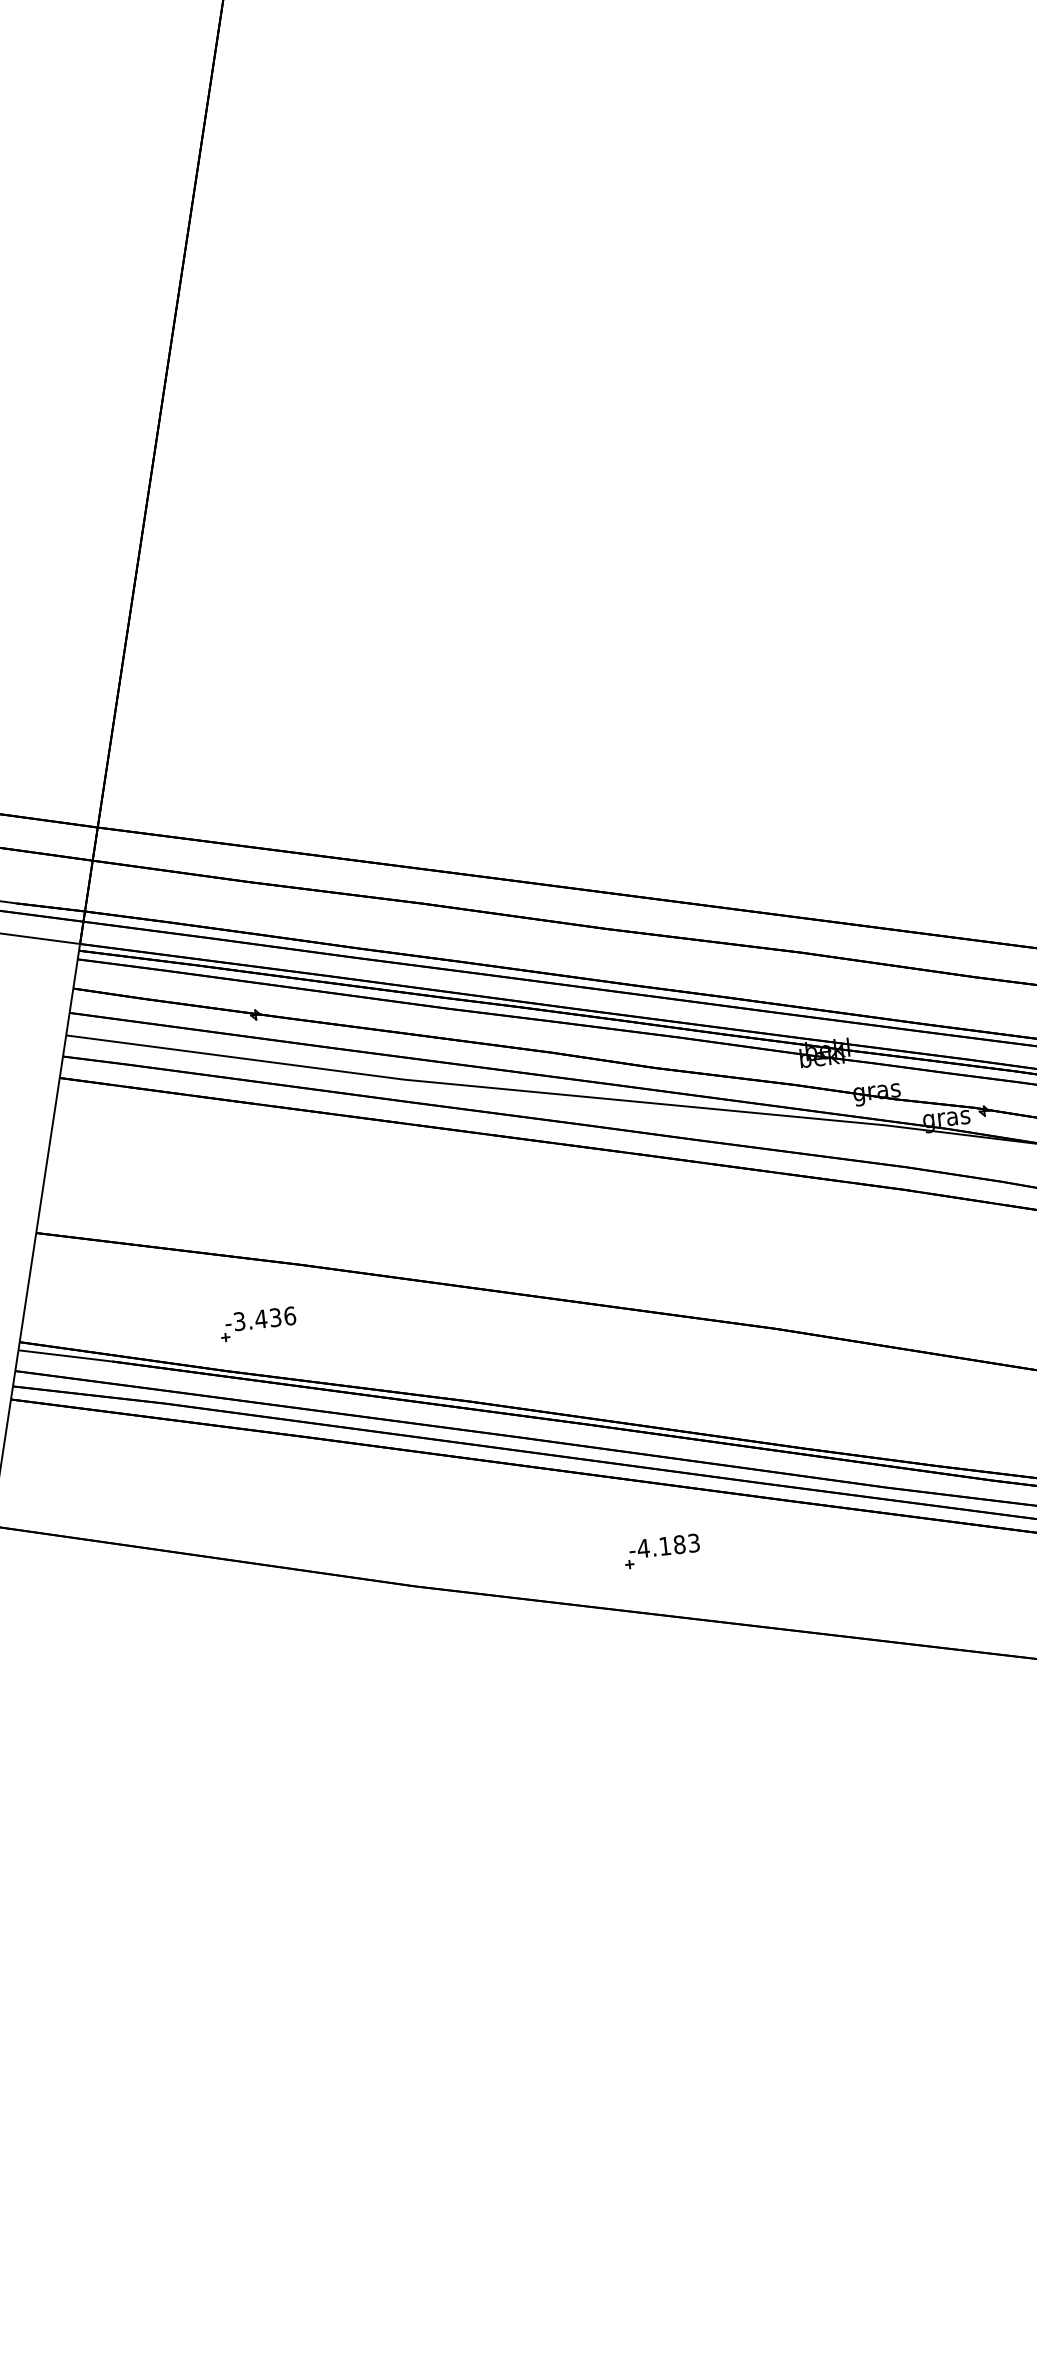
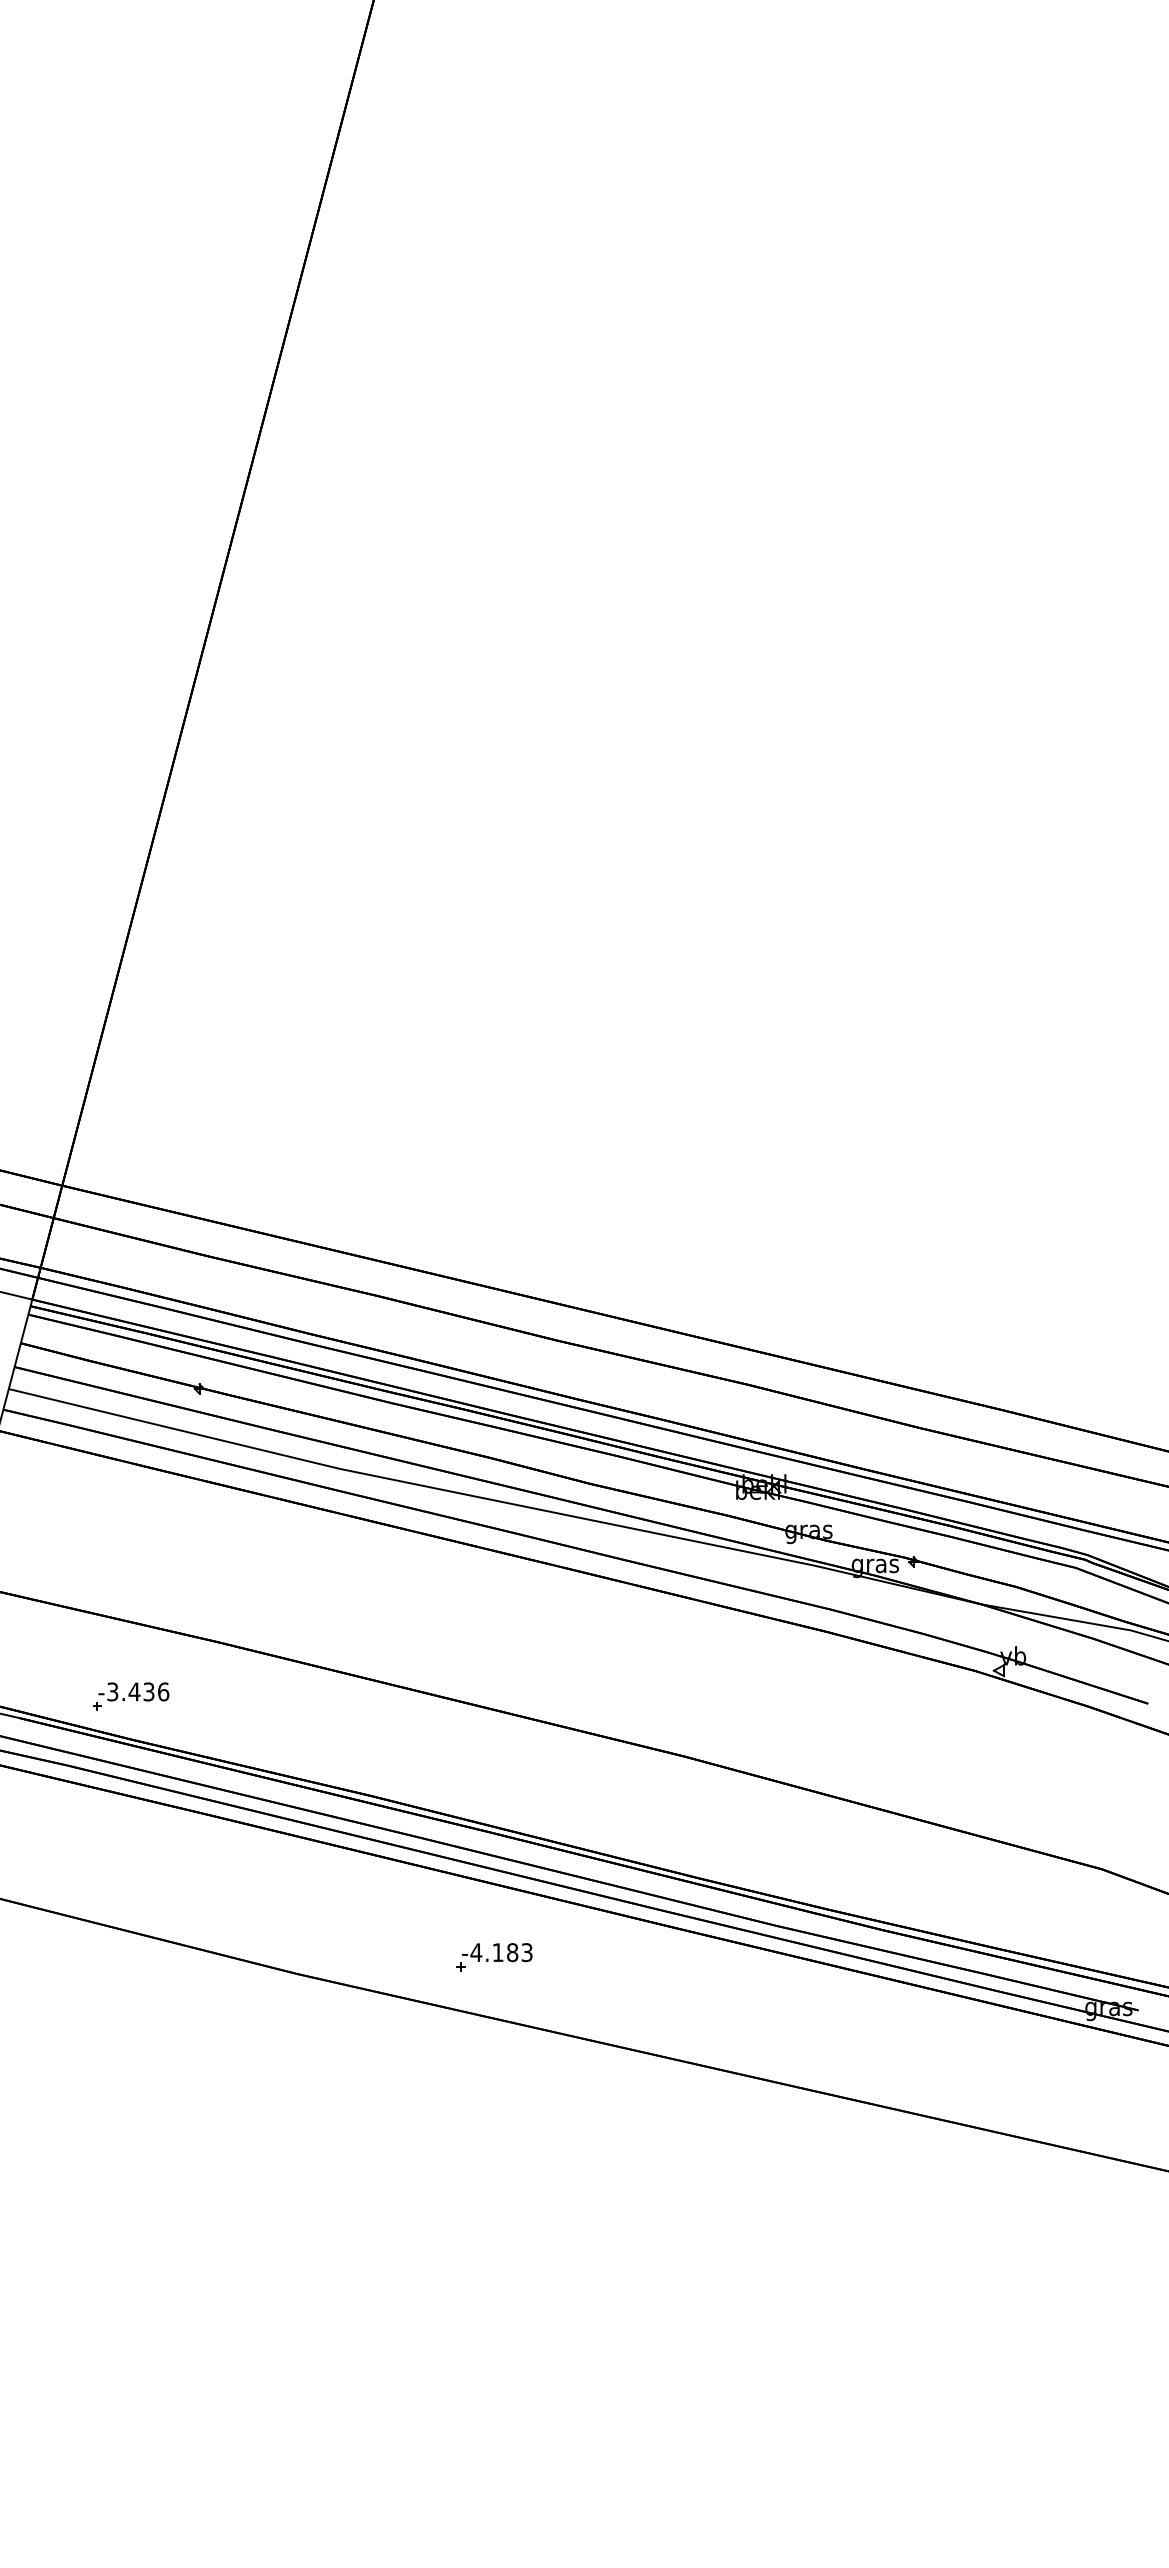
part: (258, 1324) -> (131, 1696), moved
part: (662, 1551) -> (494, 1957), moved

